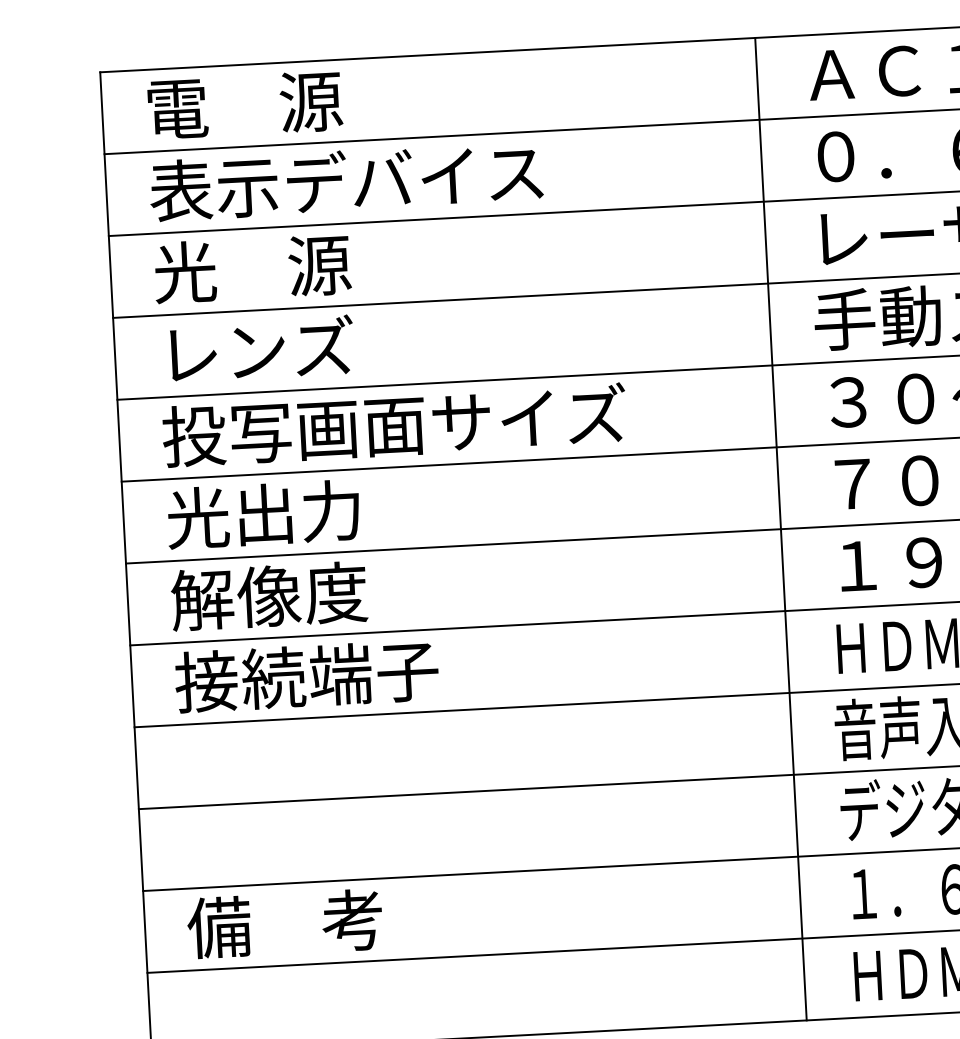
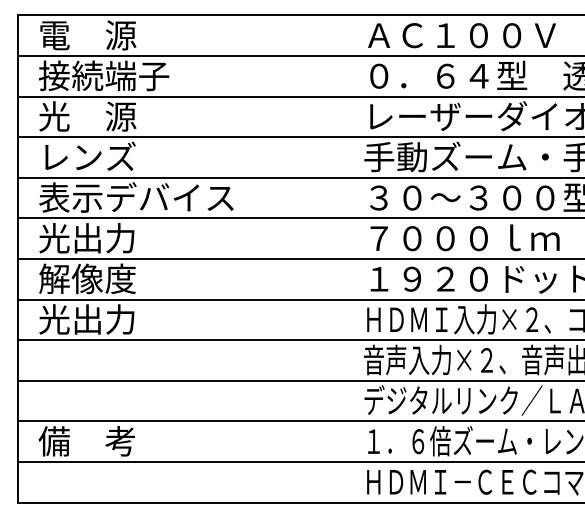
text: (344, 181) -> (135, 75), 表示デバイス -> 接続端子
text: (393, 425) -> (153, 197), 投写画面サイズ -> 表示デバイス
line: (781, 528) -> (342, 258), removed
text: (307, 676) -> (104, 319), 接続端子 -> 光出力

